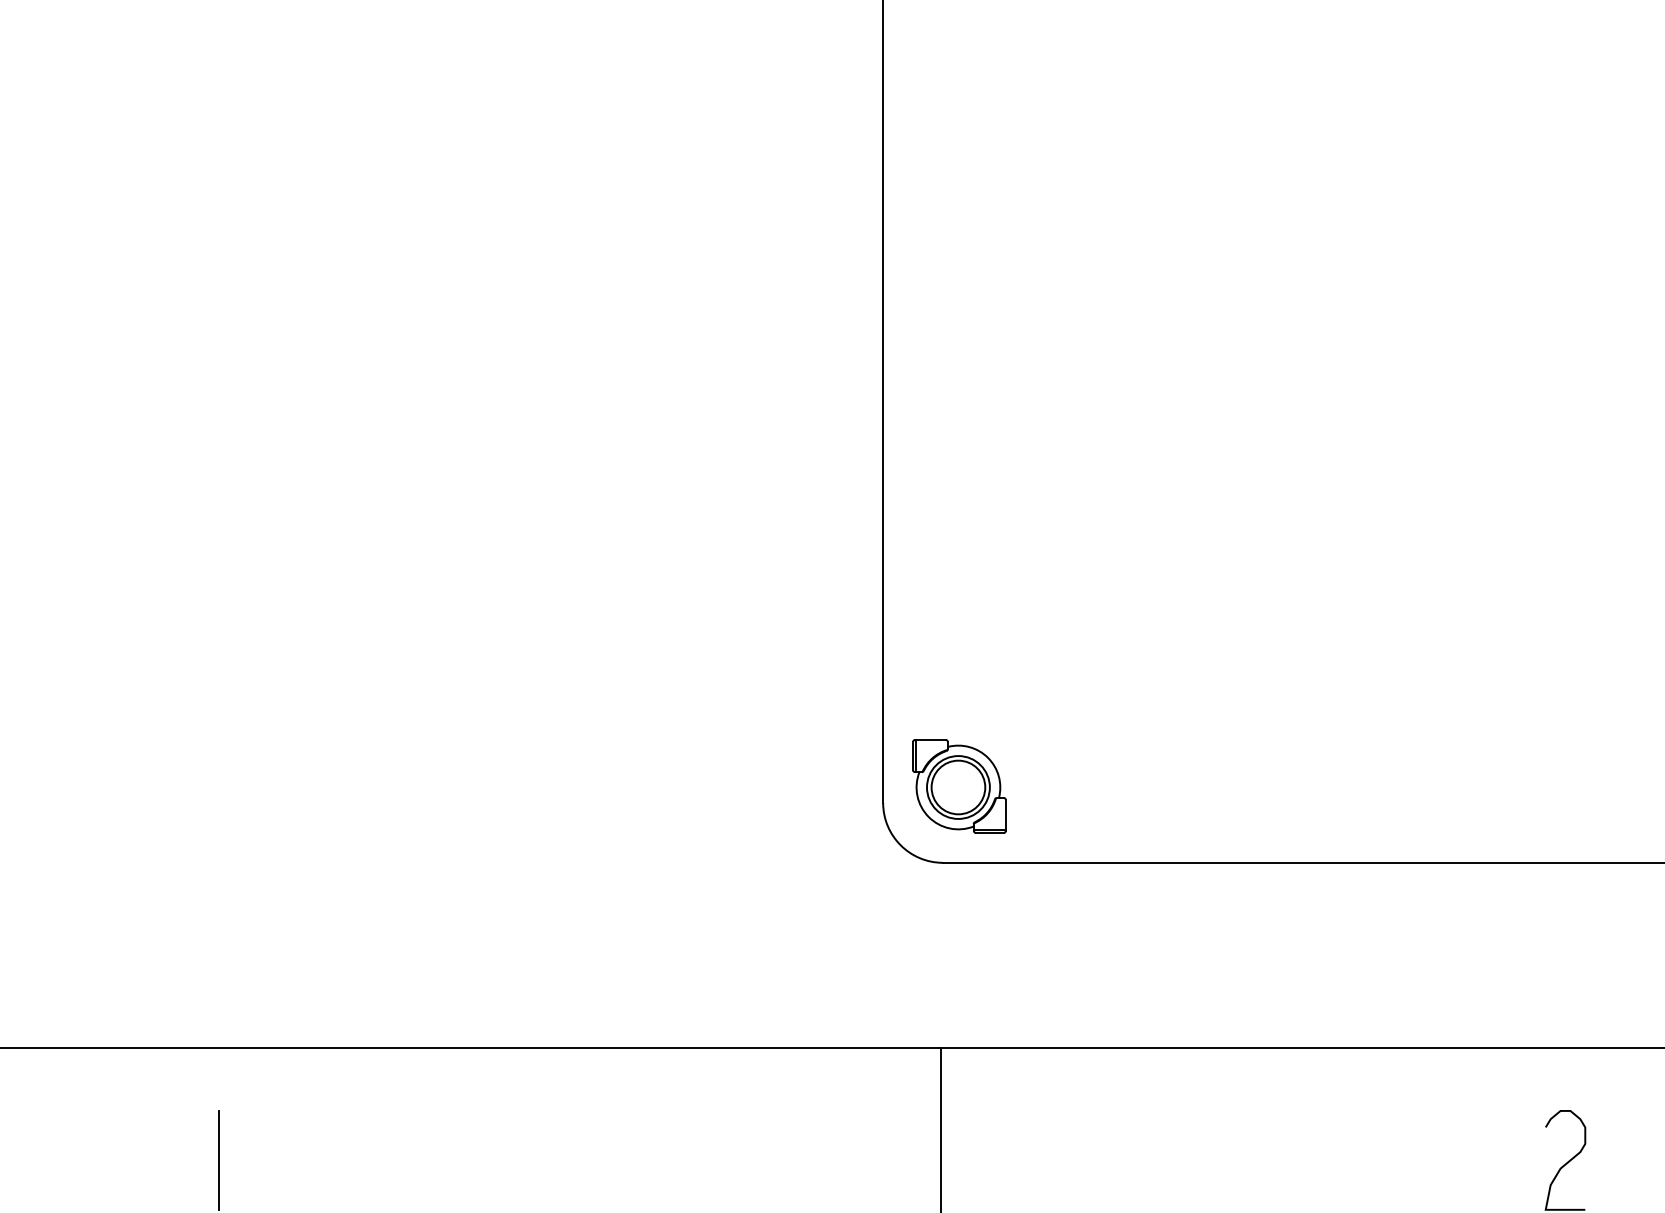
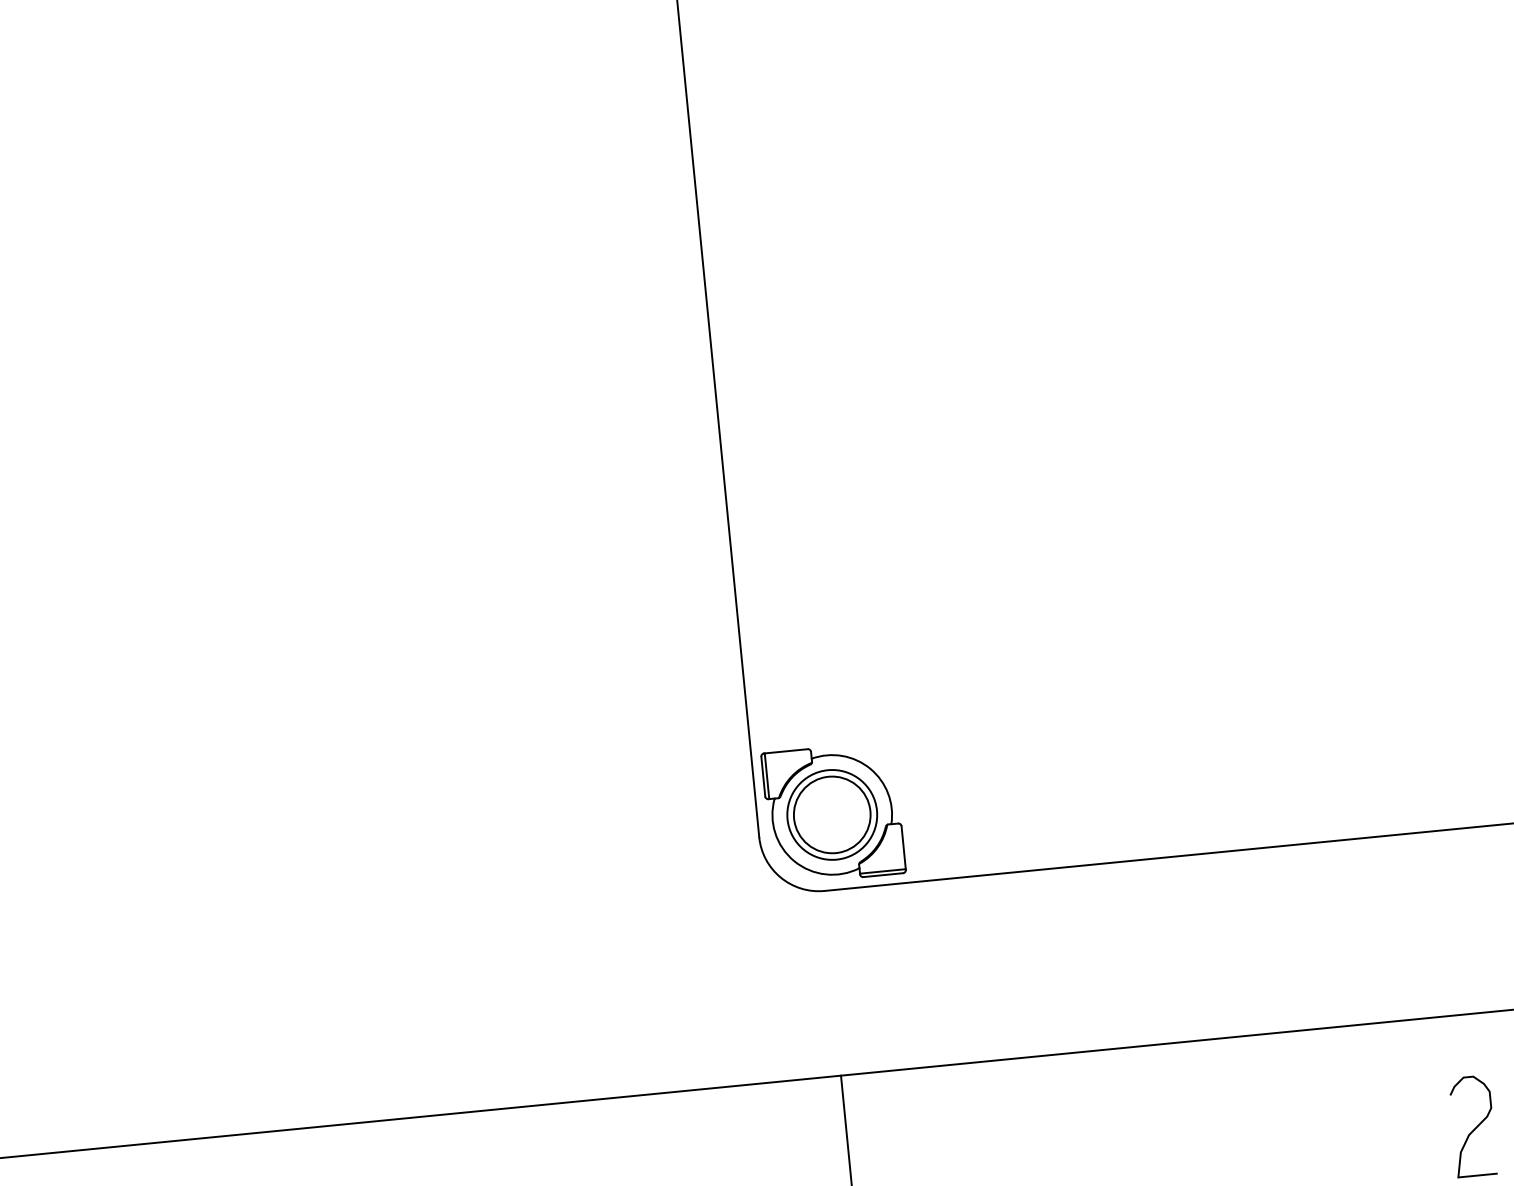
part: (959, 786) -> (833, 813), size x1.43

